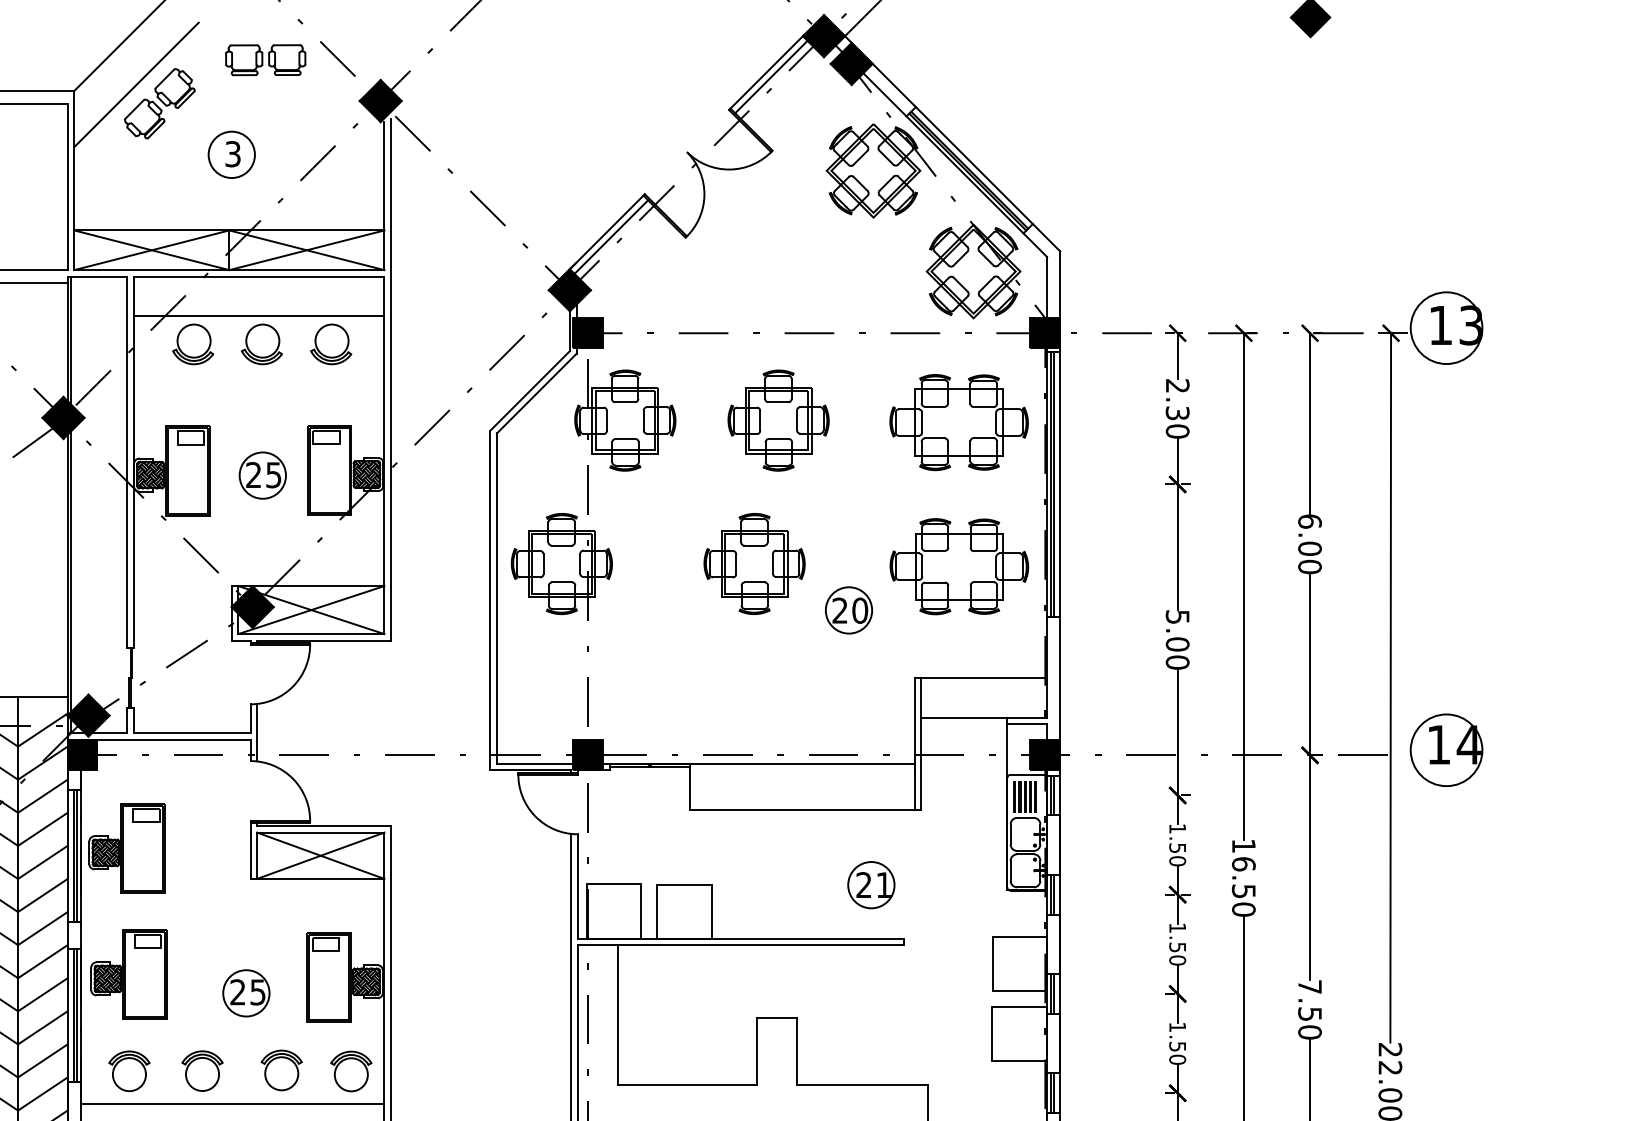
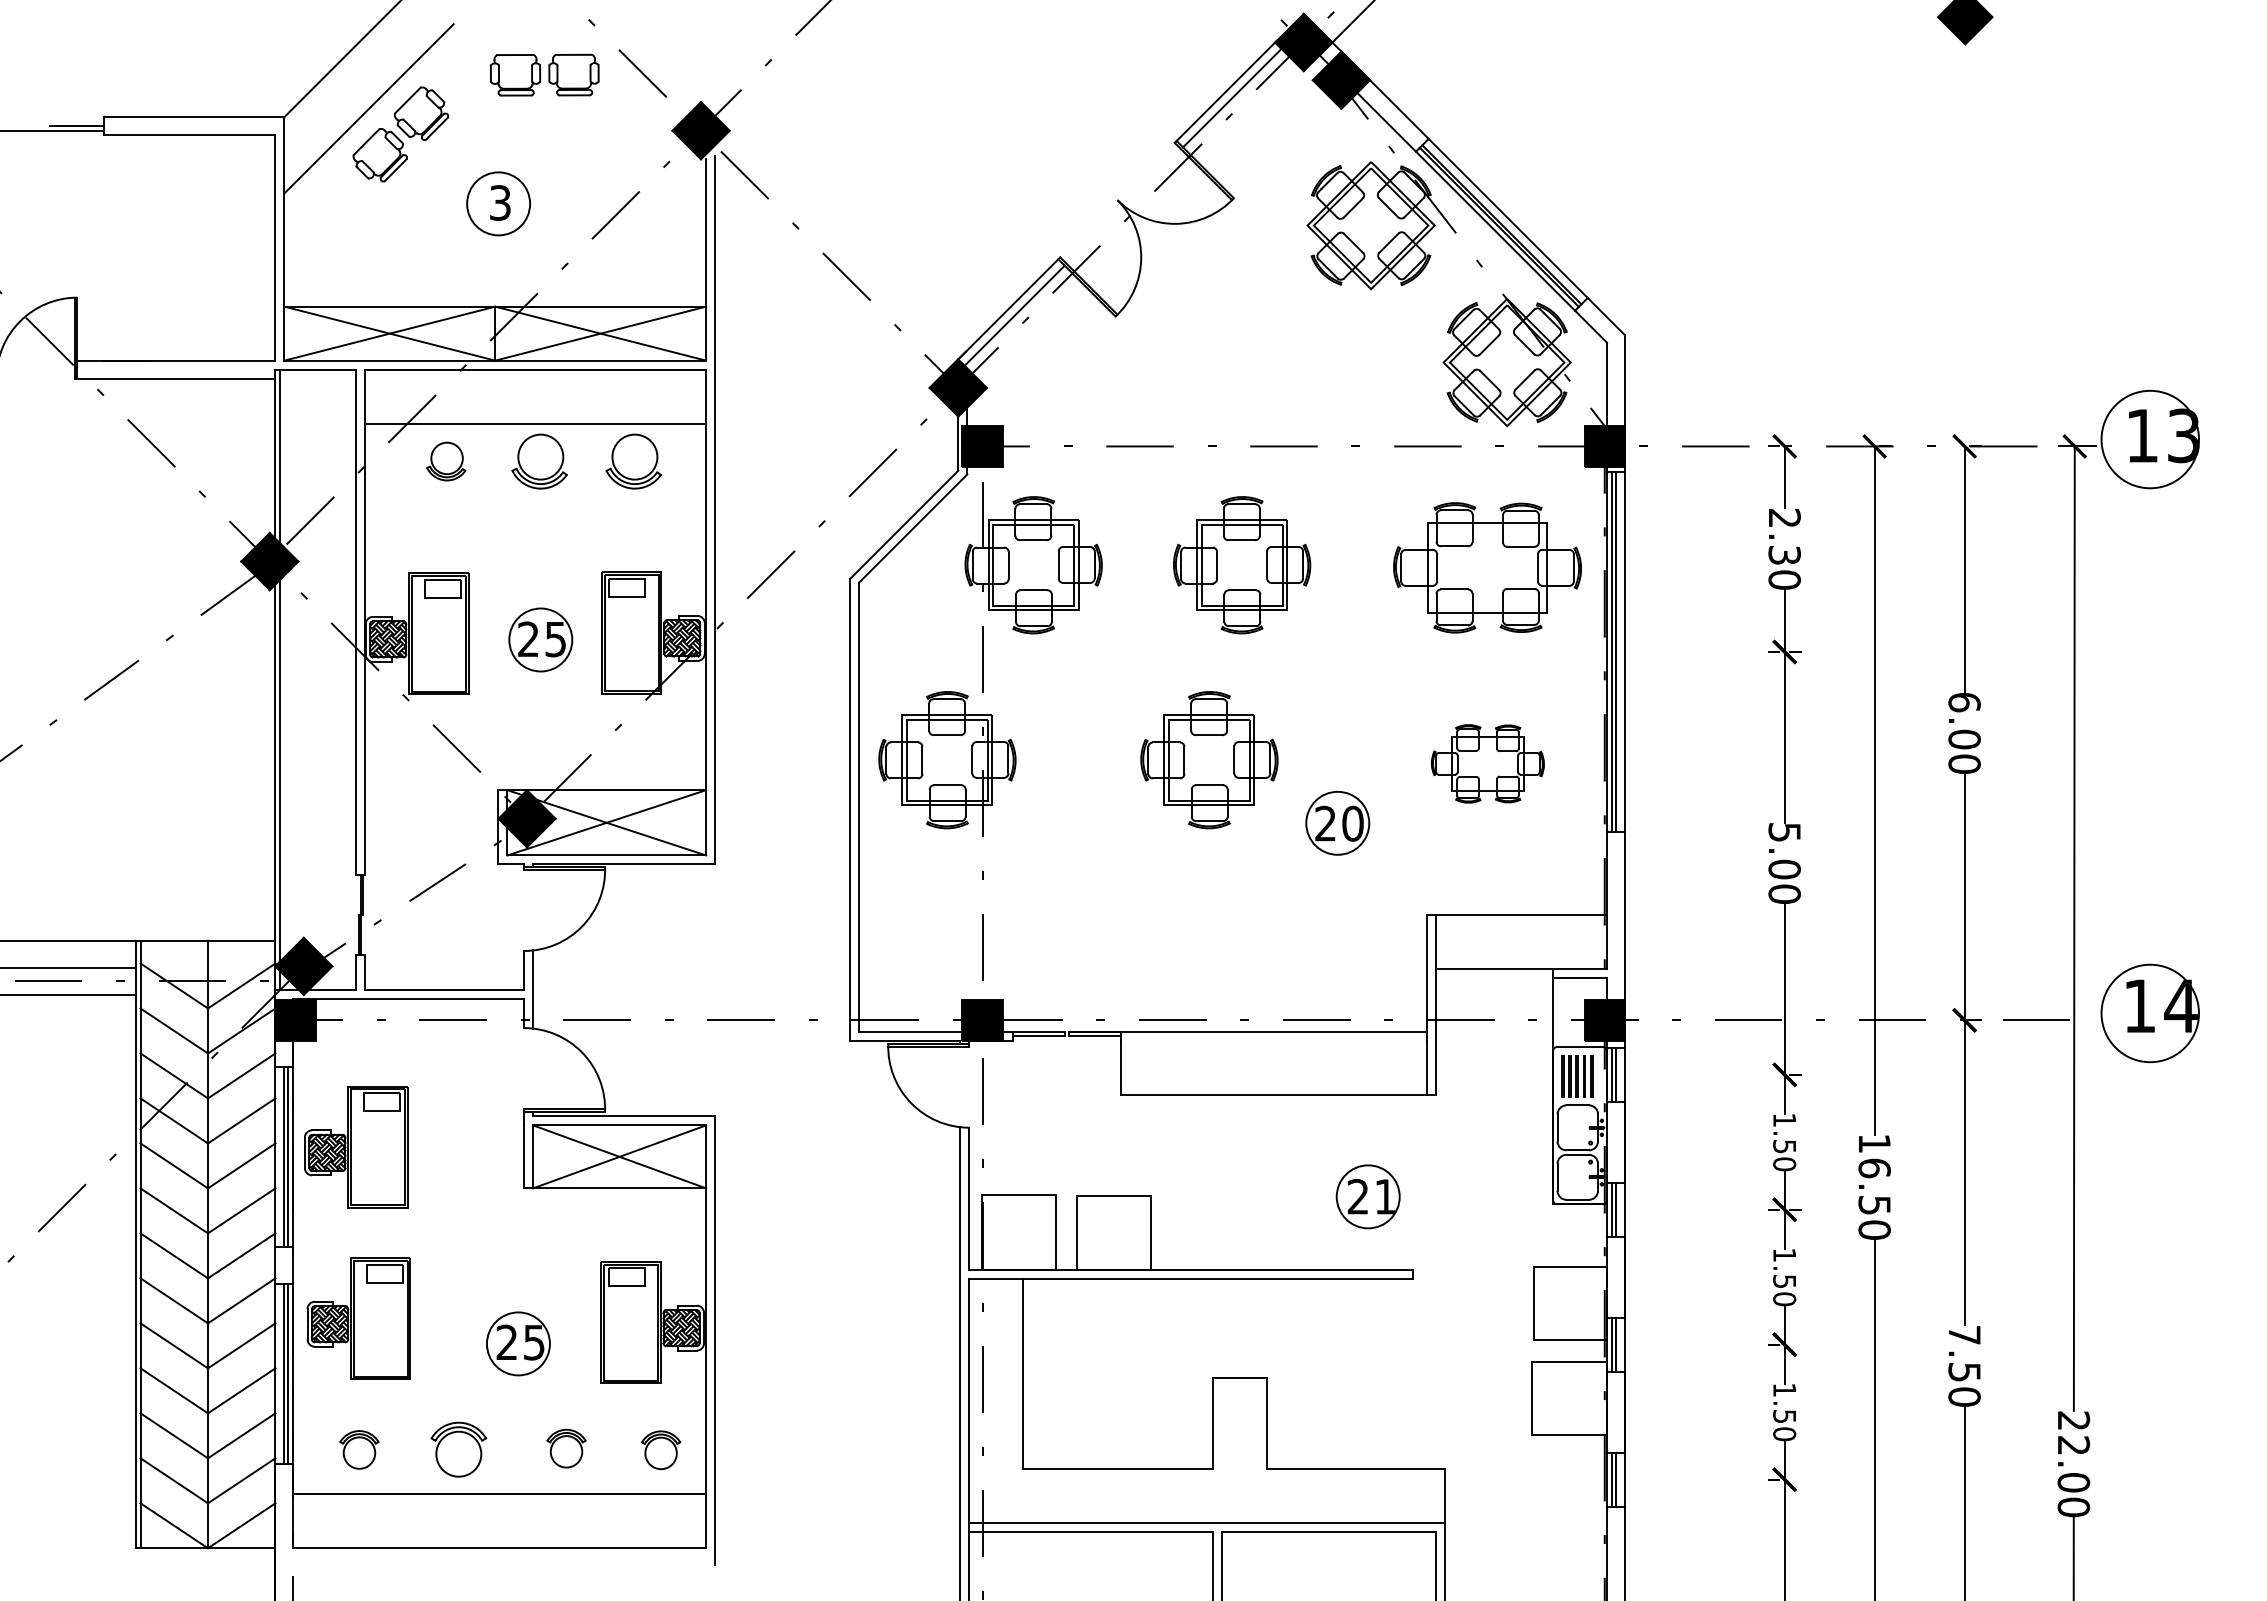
part: (193, 344) -> (446, 461), size x0.7
part: (959, 566) -> (1487, 763), size x0.6
part: (281, 1070) -> (566, 1448), size x0.7
part: (129, 1071) -> (359, 1449), size x0.7
part: (350, 1071) -> (660, 1450), size x0.7

